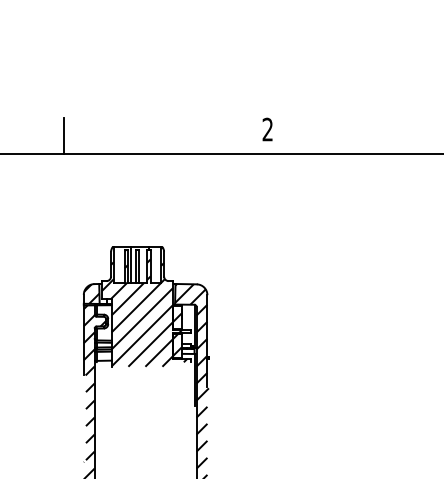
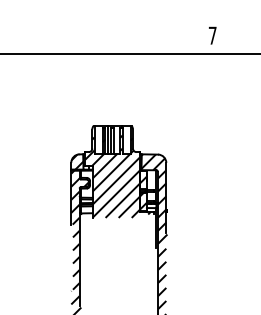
text: (267, 129) -> (212, 35), 2 -> 7
line: (63, 135) -> (55, 40), removed

